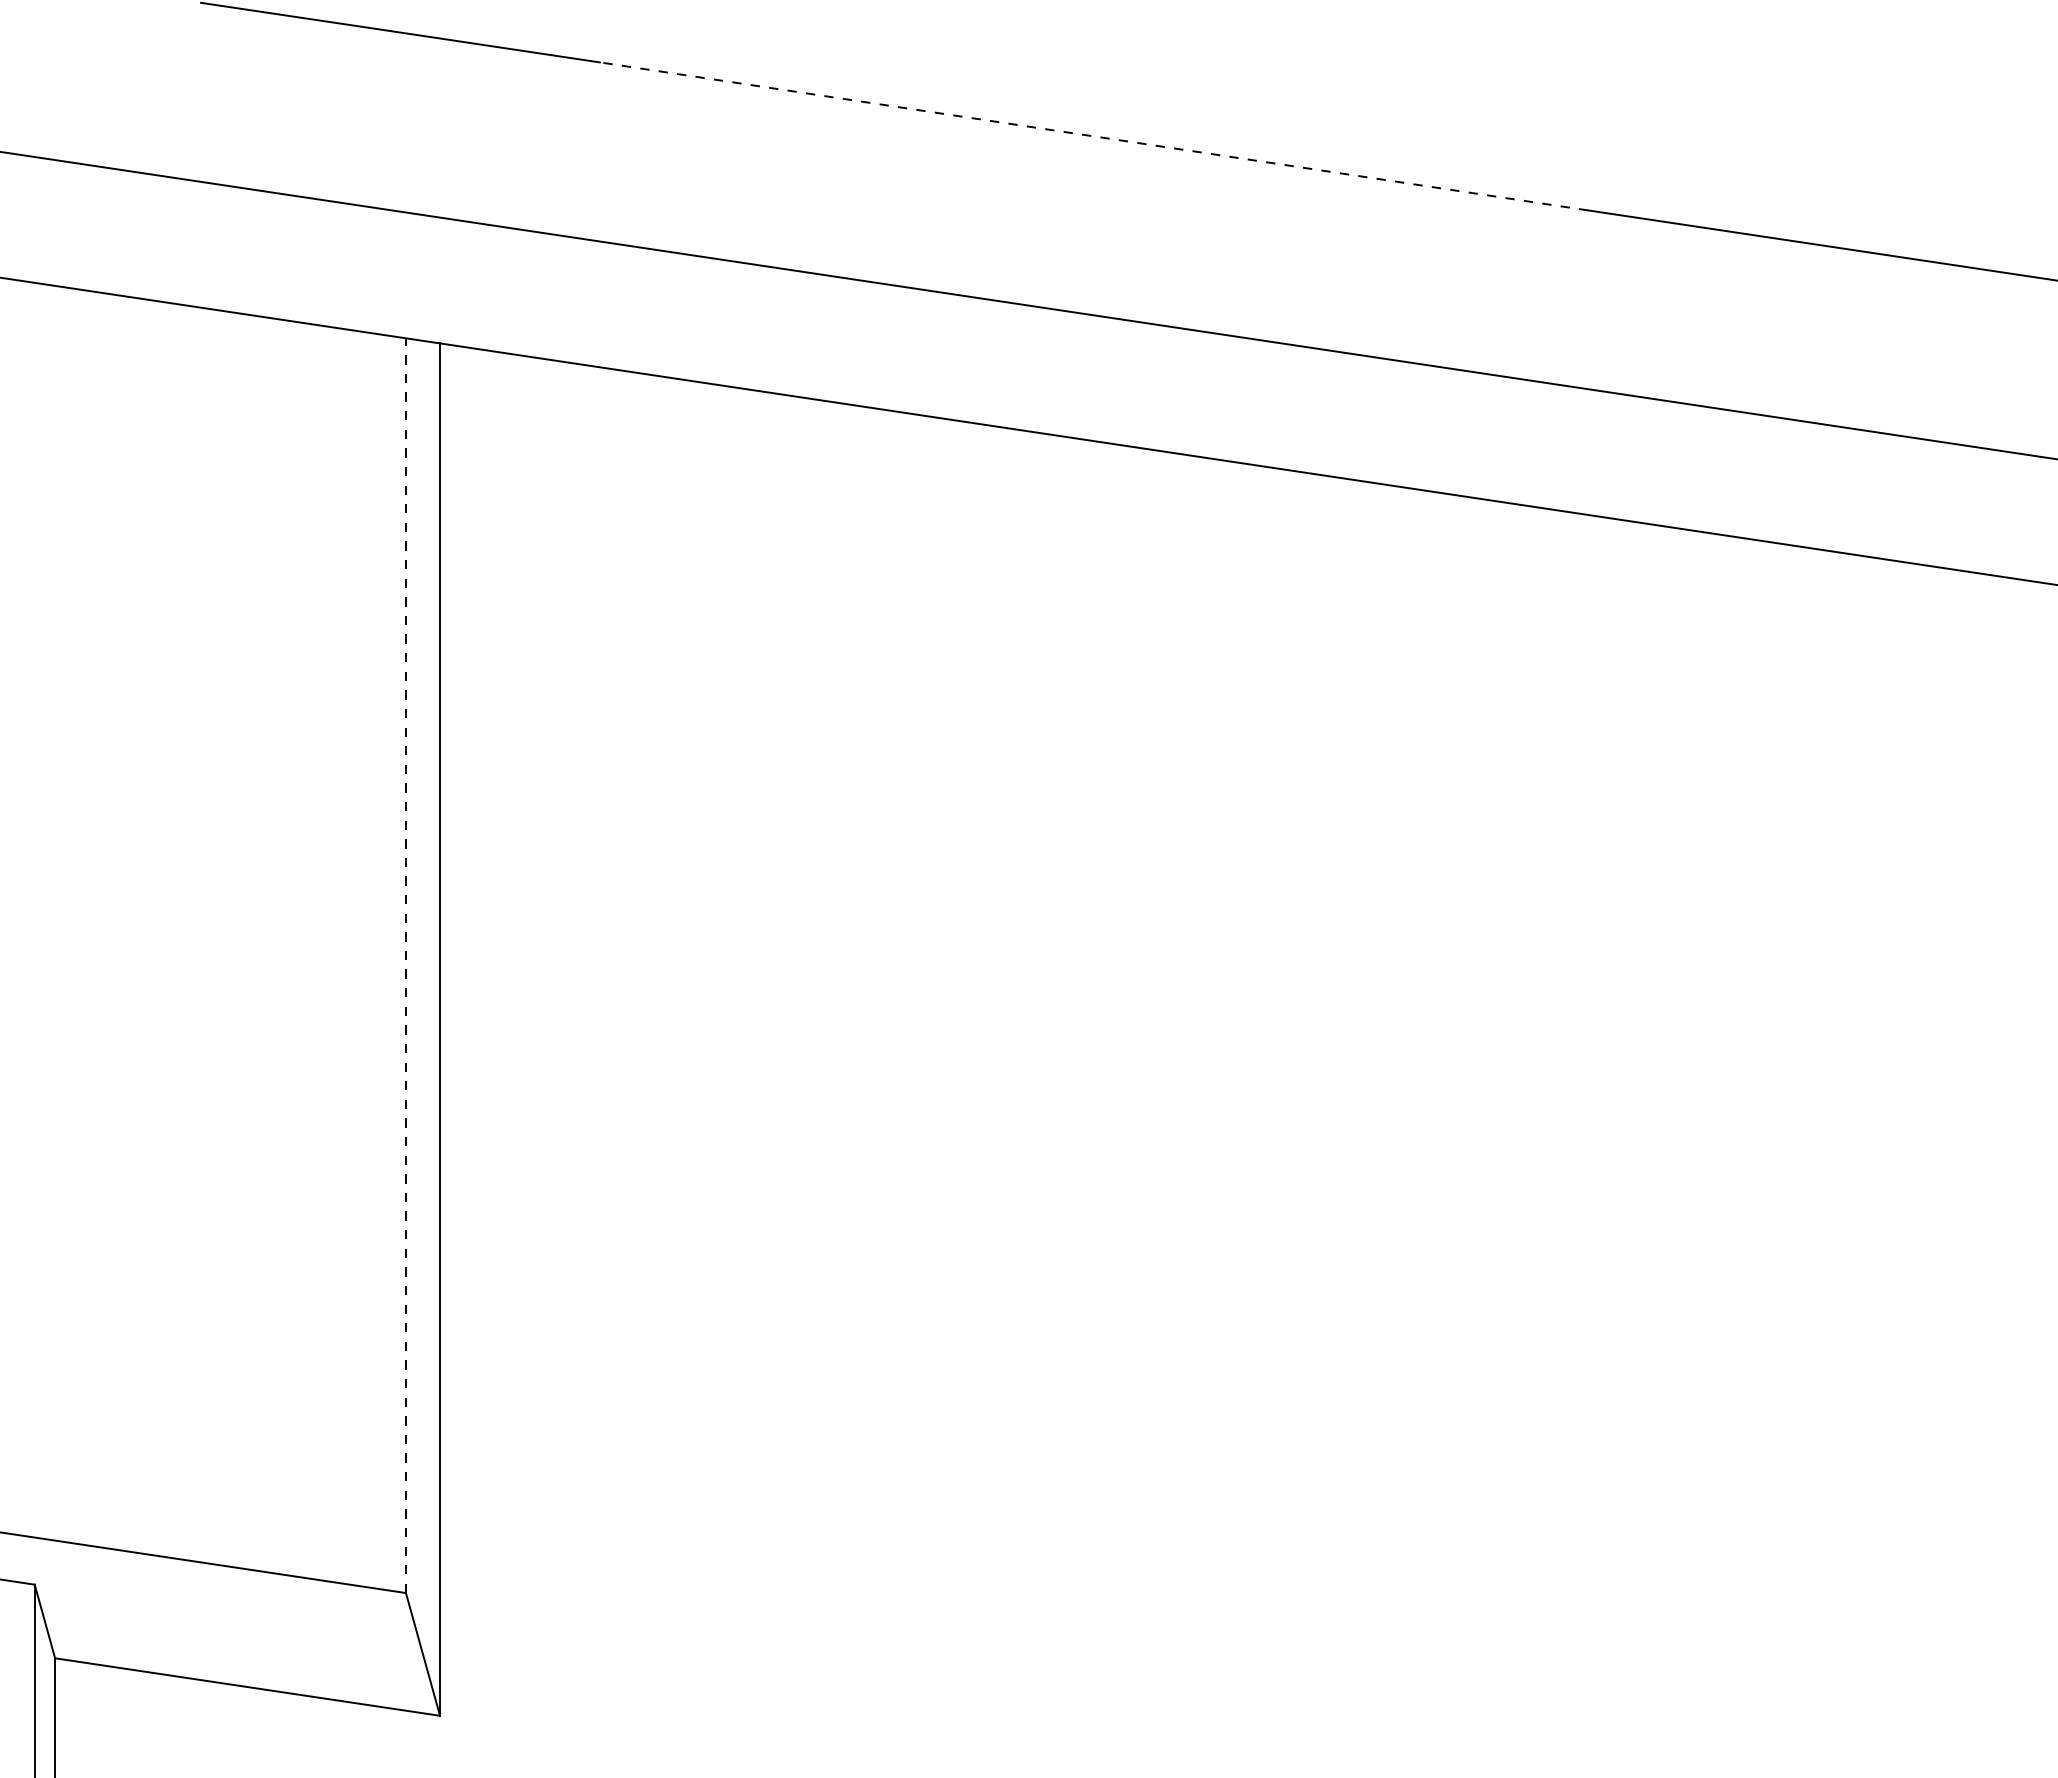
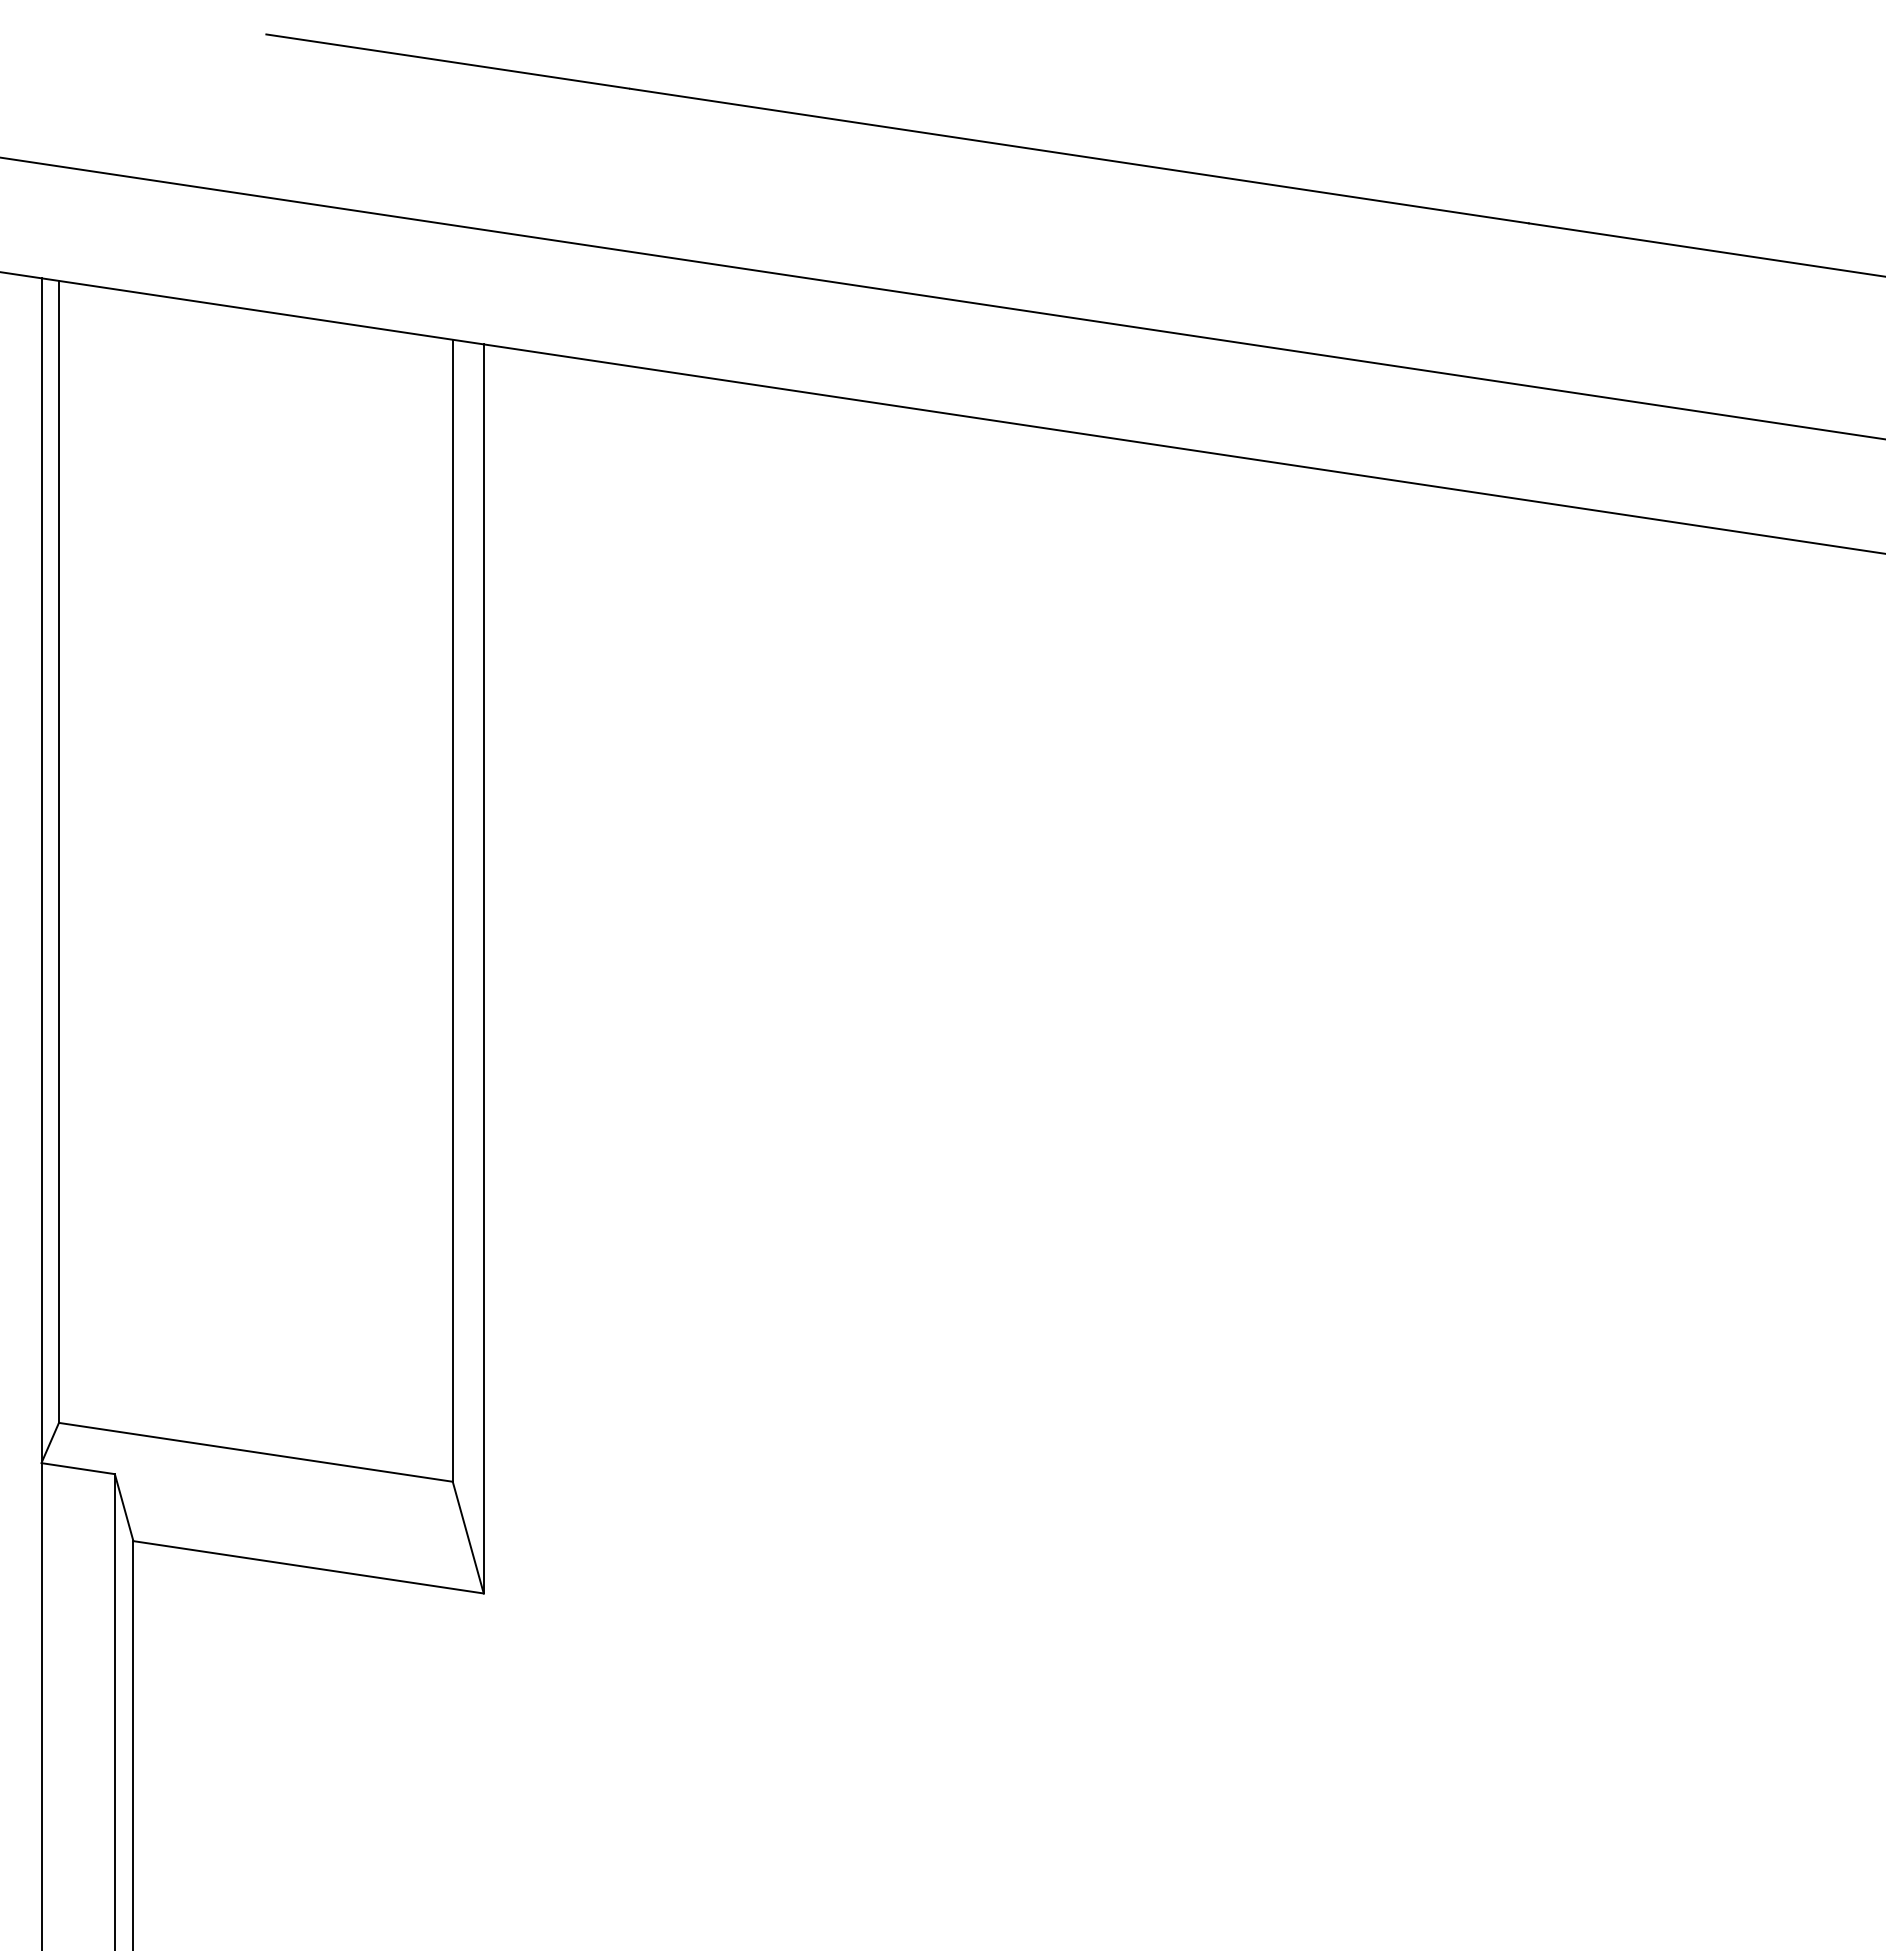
line: (1094, 136) -> (1079, 156), dashed -> solid
line: (405, 965) -> (452, 910), dashed -> solid

